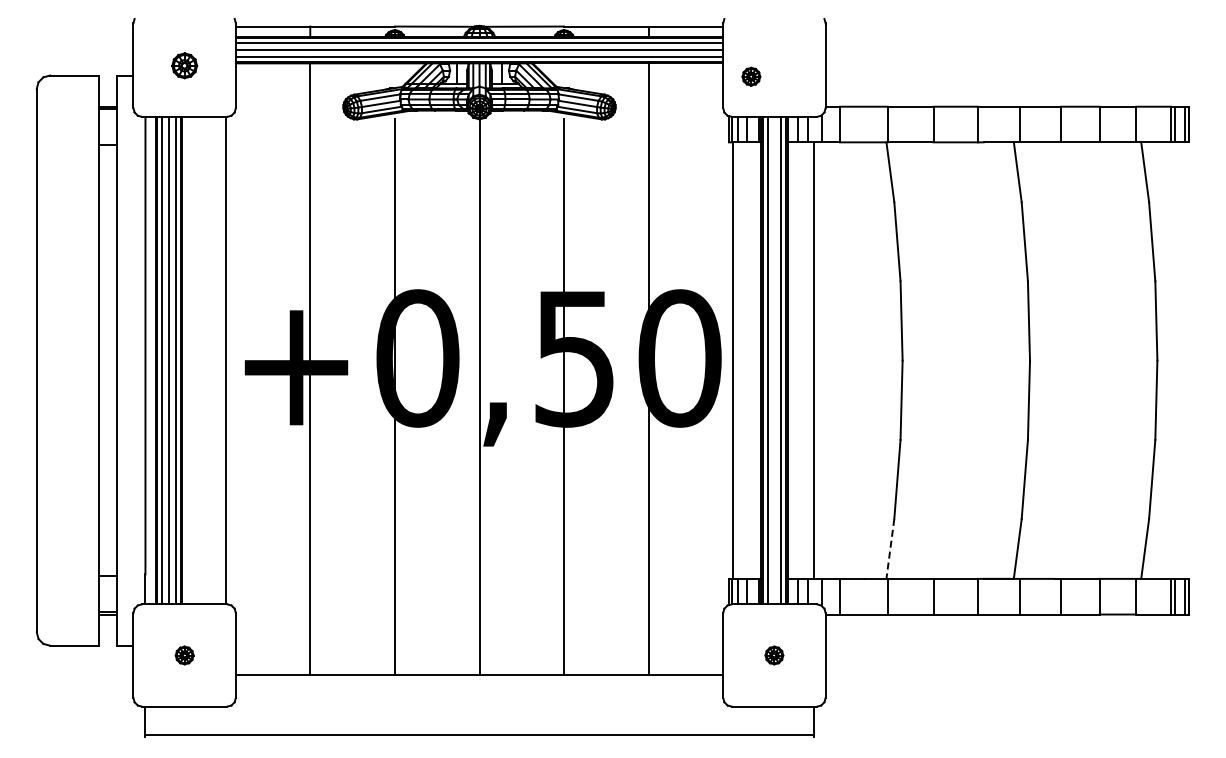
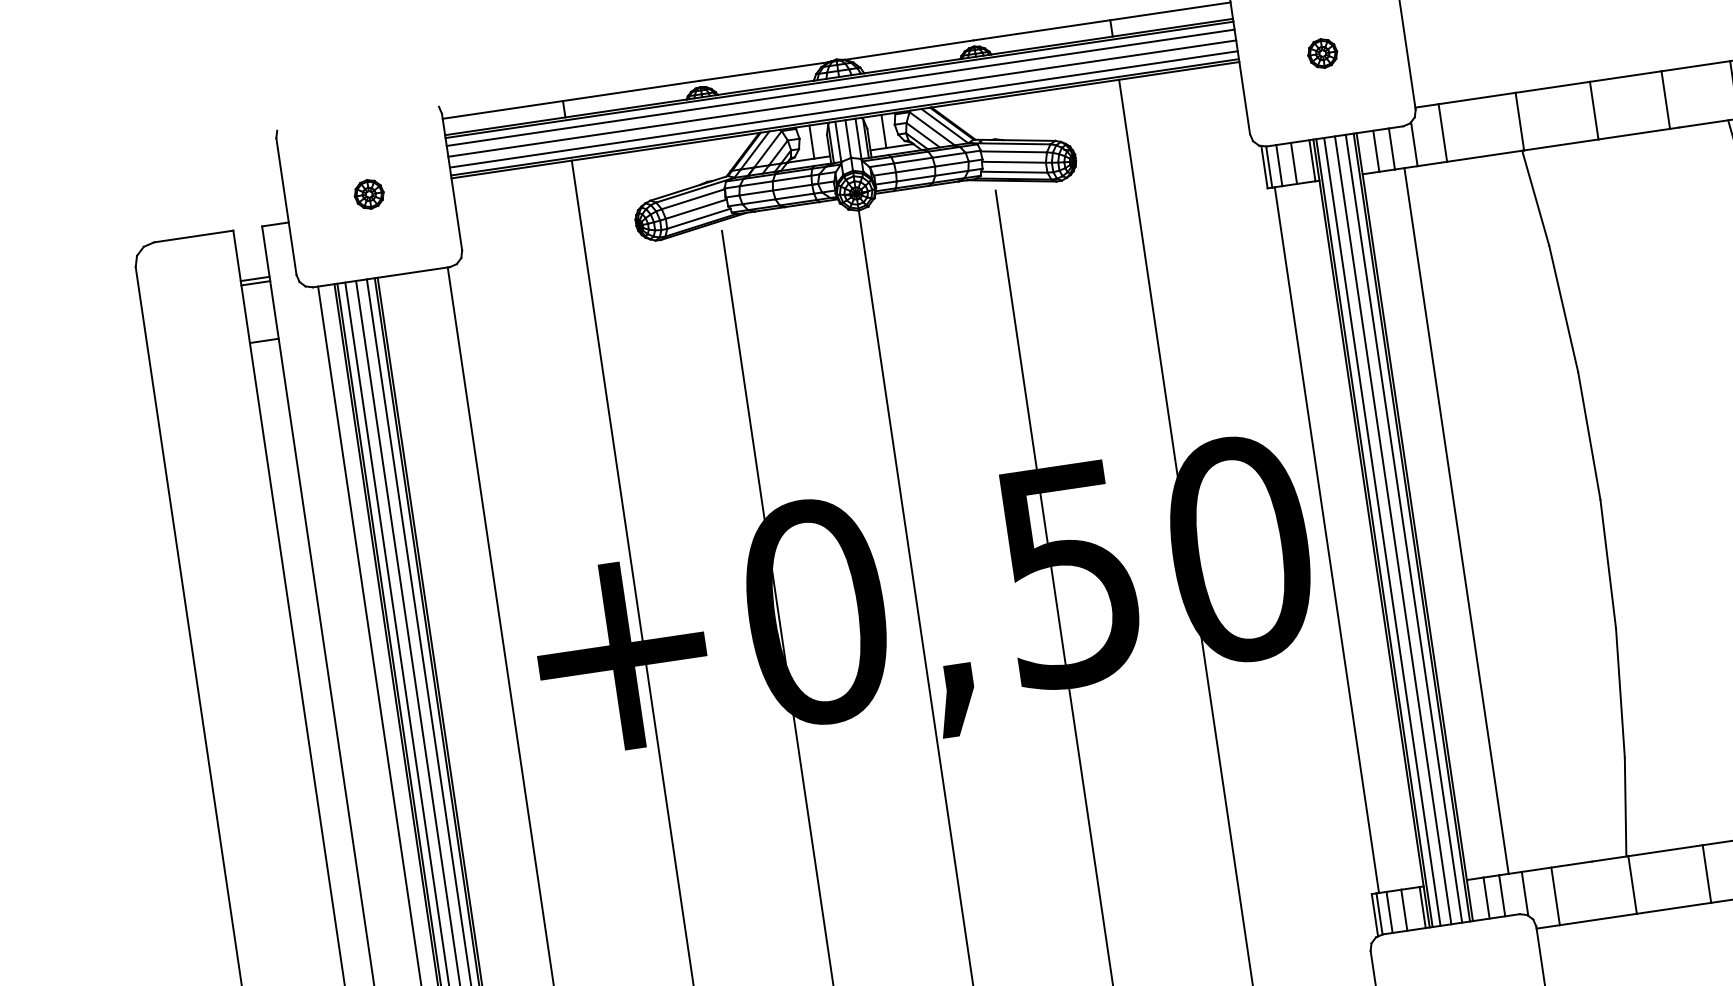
part: (184, 65) -> (368, 194), size x0.71
part: (751, 76) -> (1322, 53), moved
line: (774, 360) -> (1393, 530), added
line: (890, 549) -> (1625, 808), dashed -> solid

